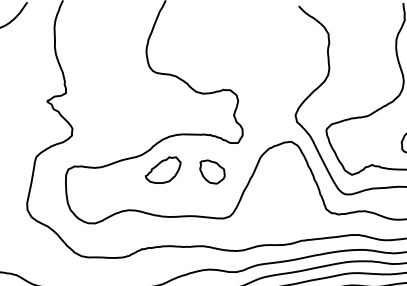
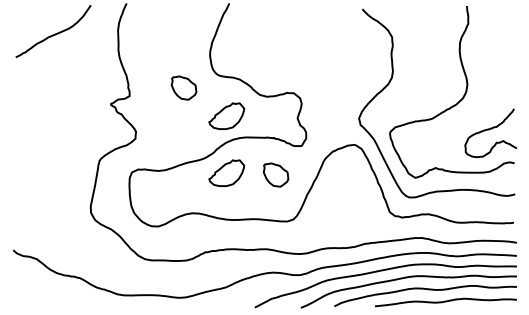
part: (119, 84) -> (183, 87), added
part: (162, 112) -> (226, 115), added

